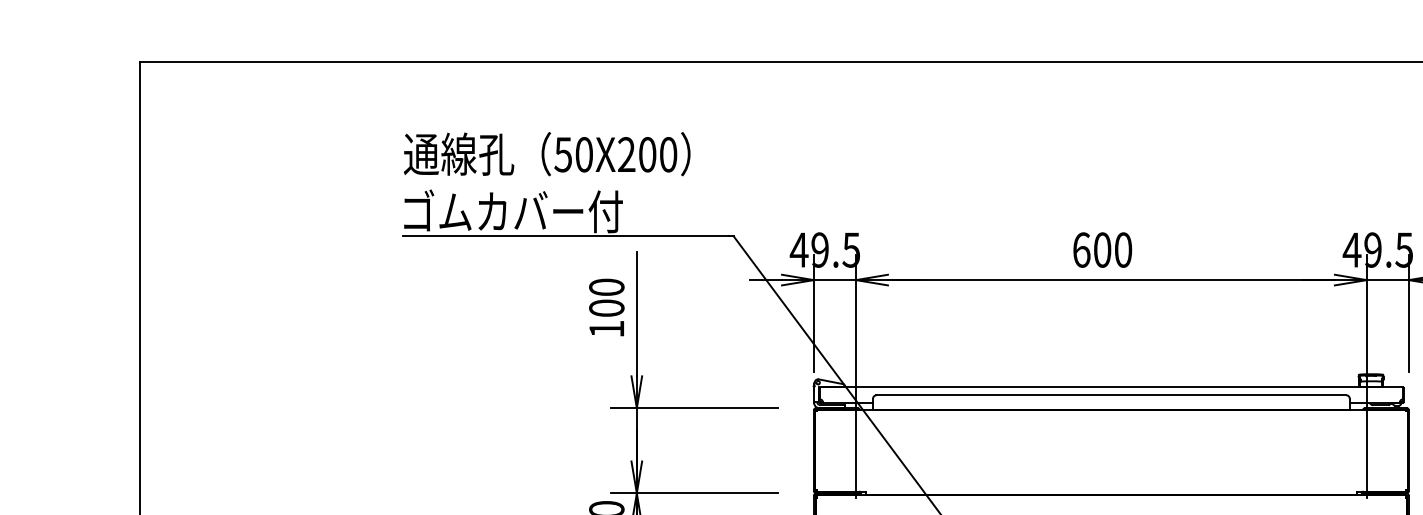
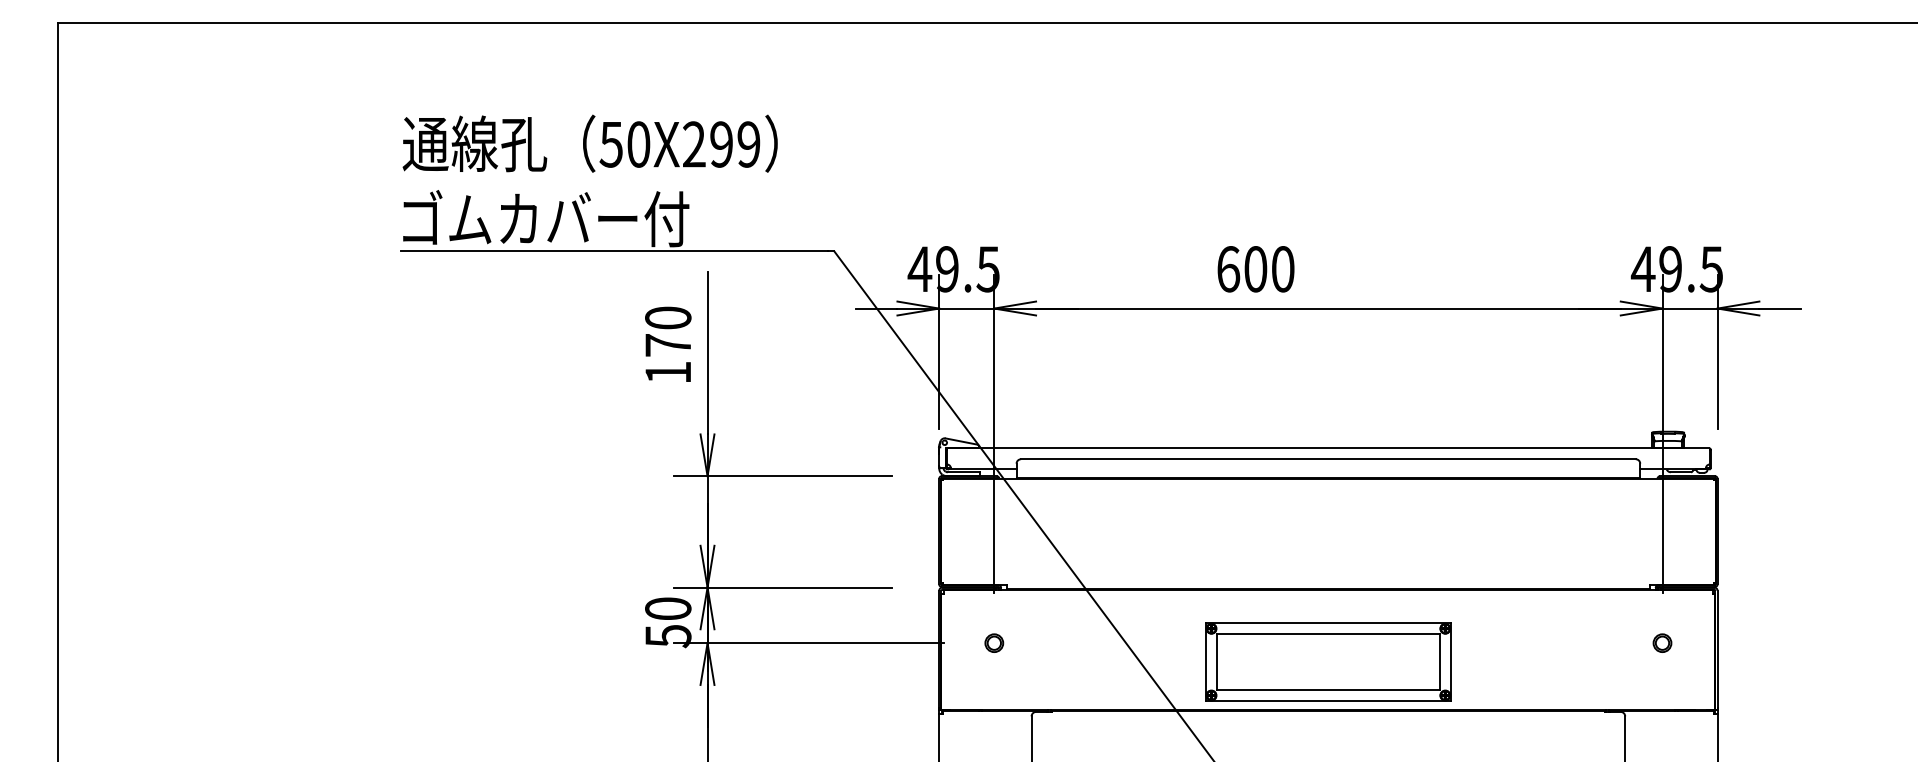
text: (658, 154) -> (735, 144), 50X200 -> 50X299
text: (1102, 250) -> (1255, 269), moved
text: (606, 308) -> (668, 345), 100 -> 170

